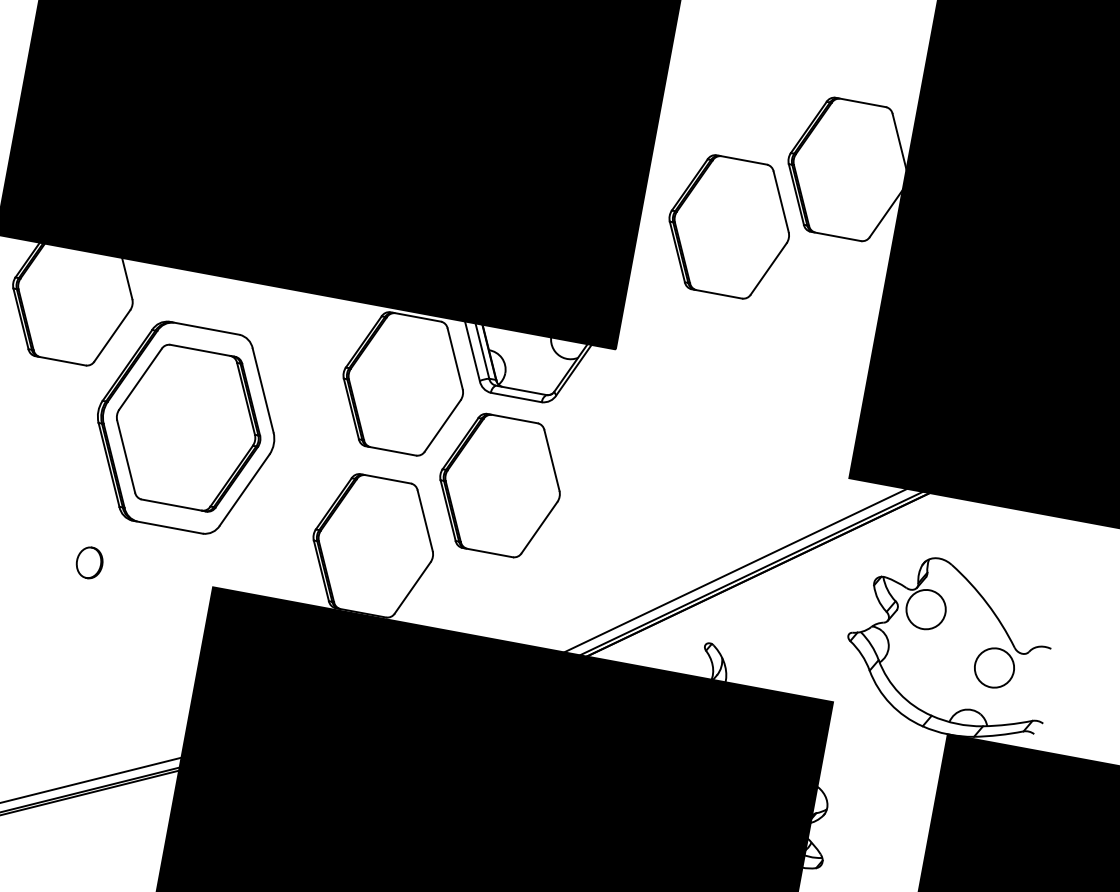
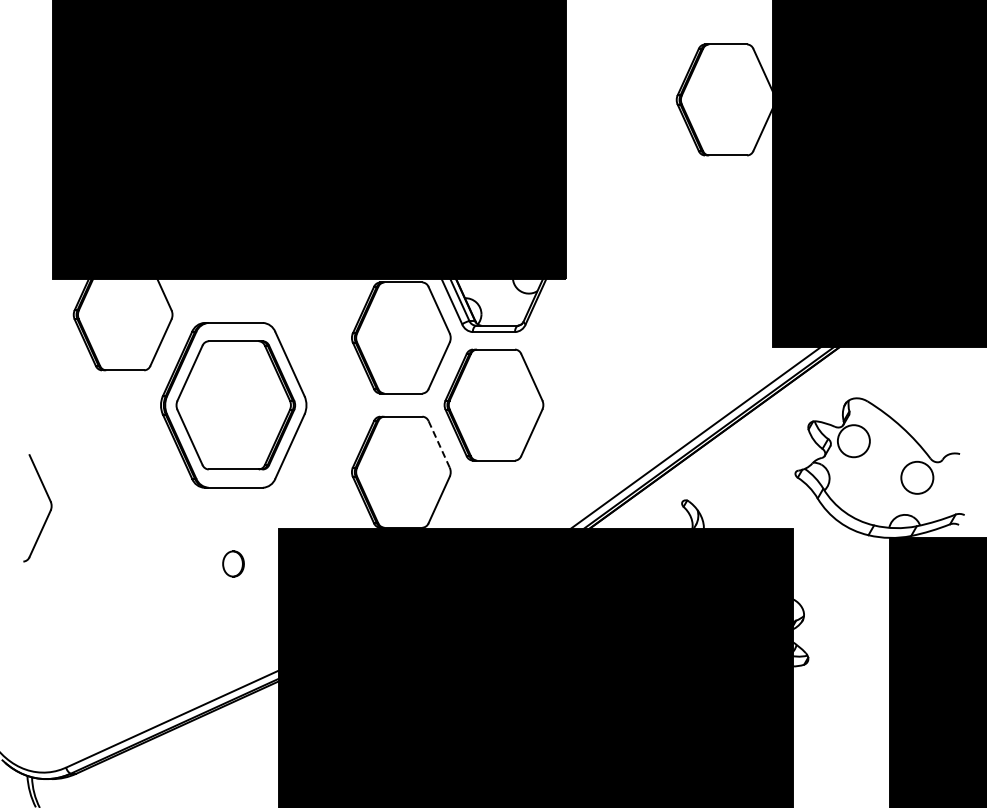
part: (729, 226) -> (639, 163), removed
line: (425, 519) -> (439, 443), solid -> dashed
part: (89, 562) -> (233, 563), moved

